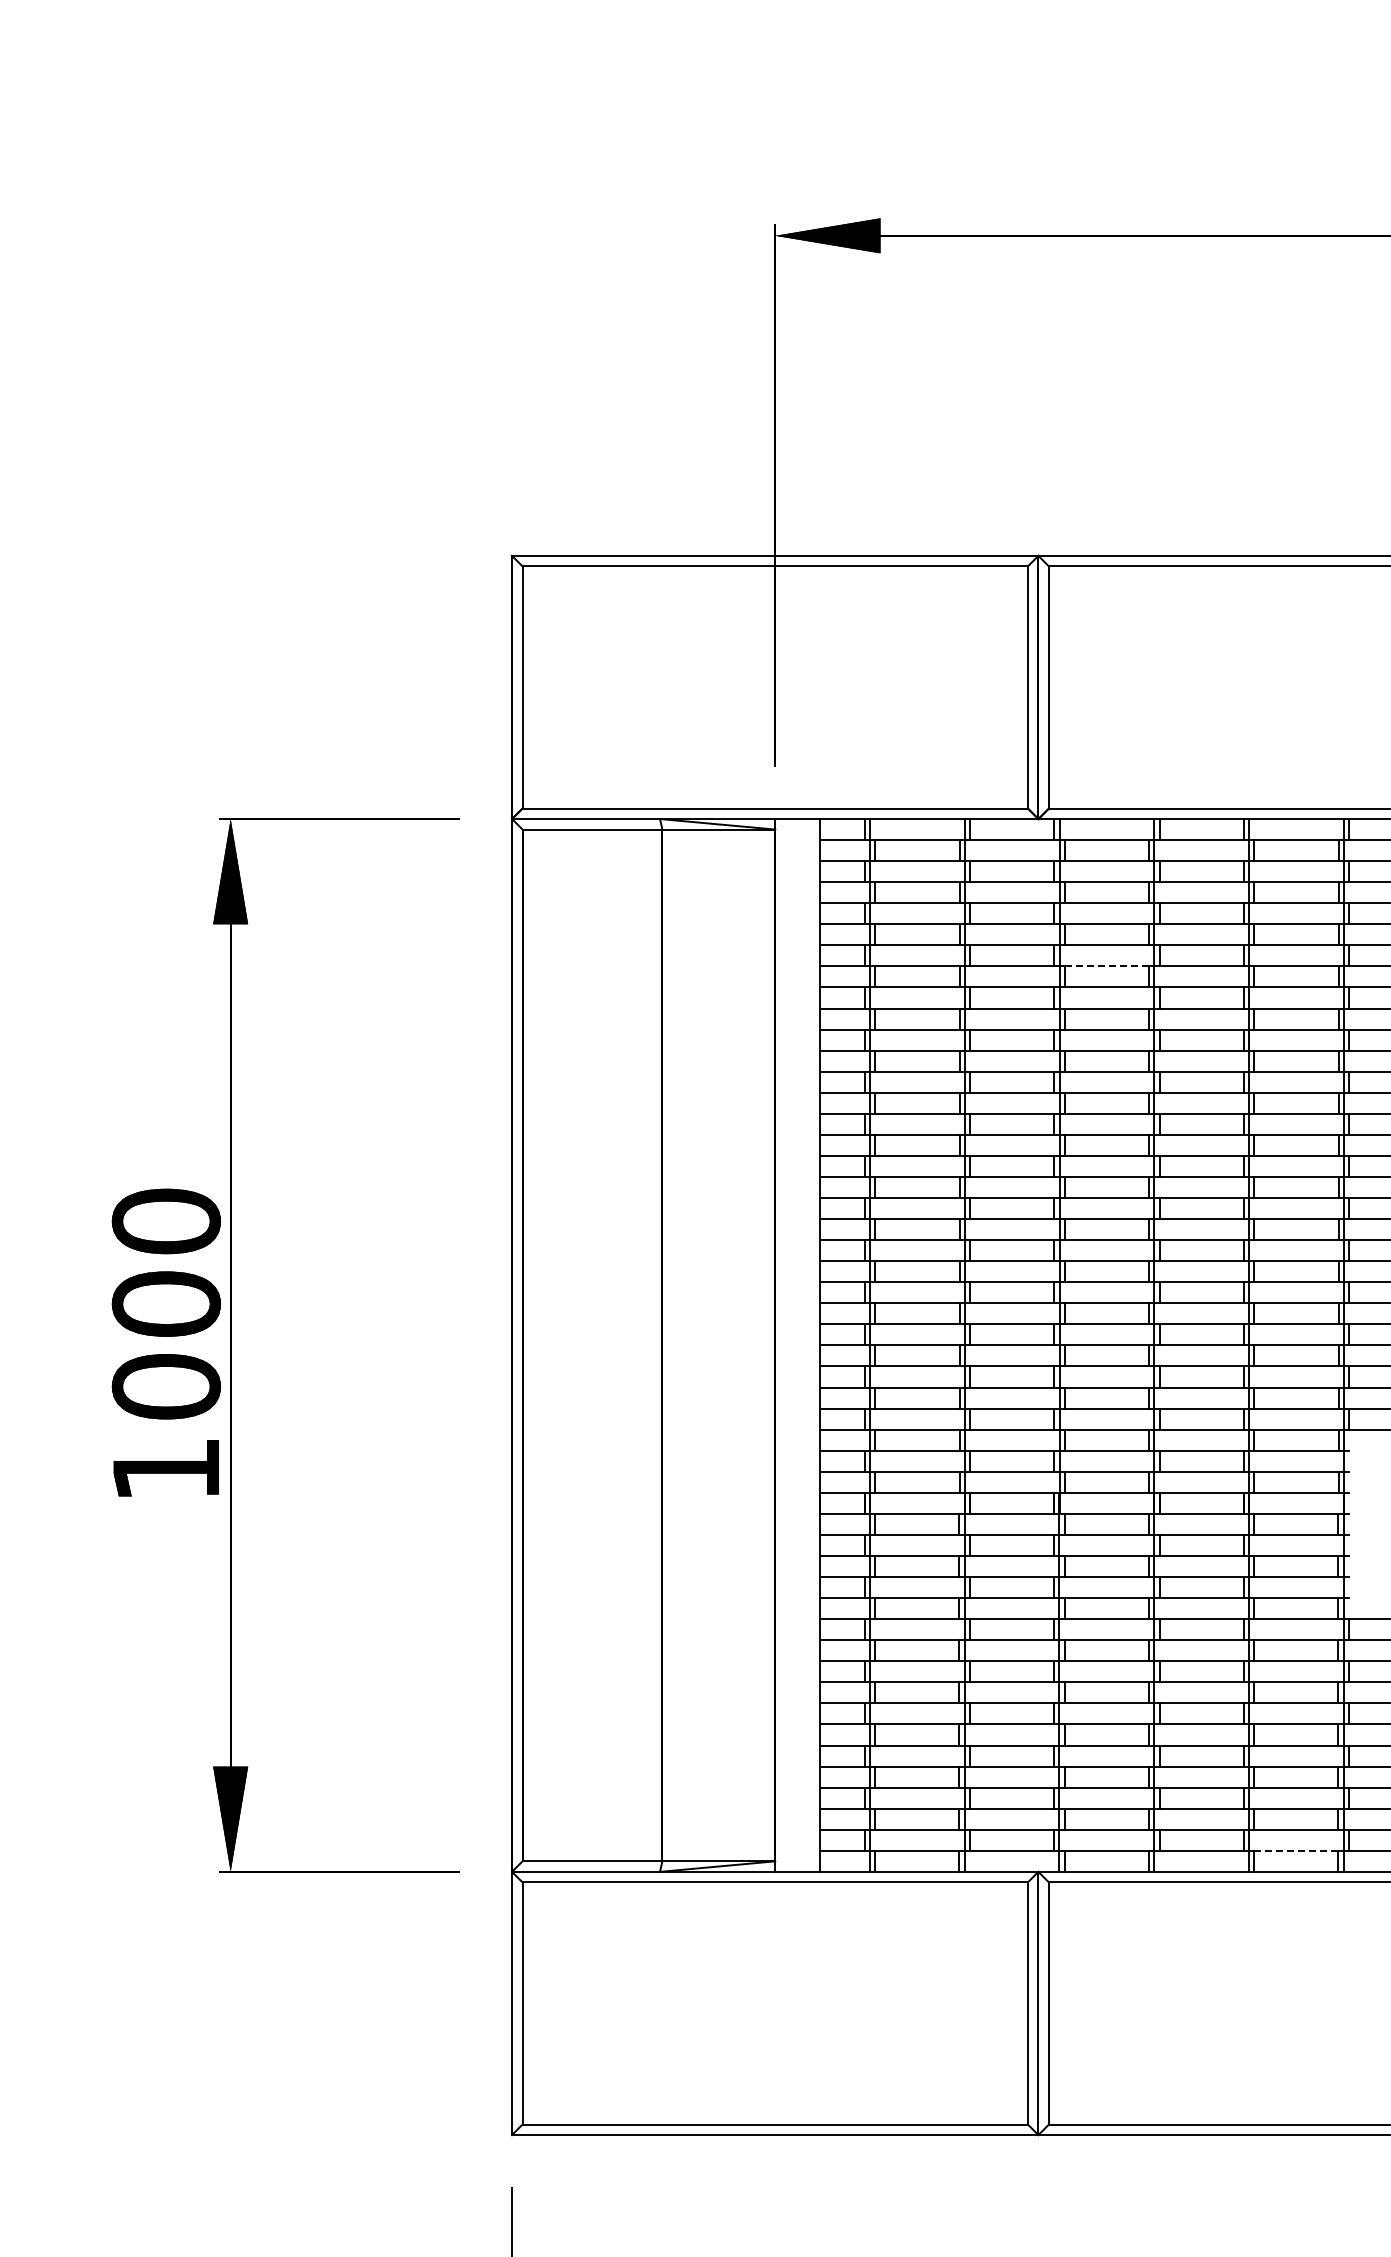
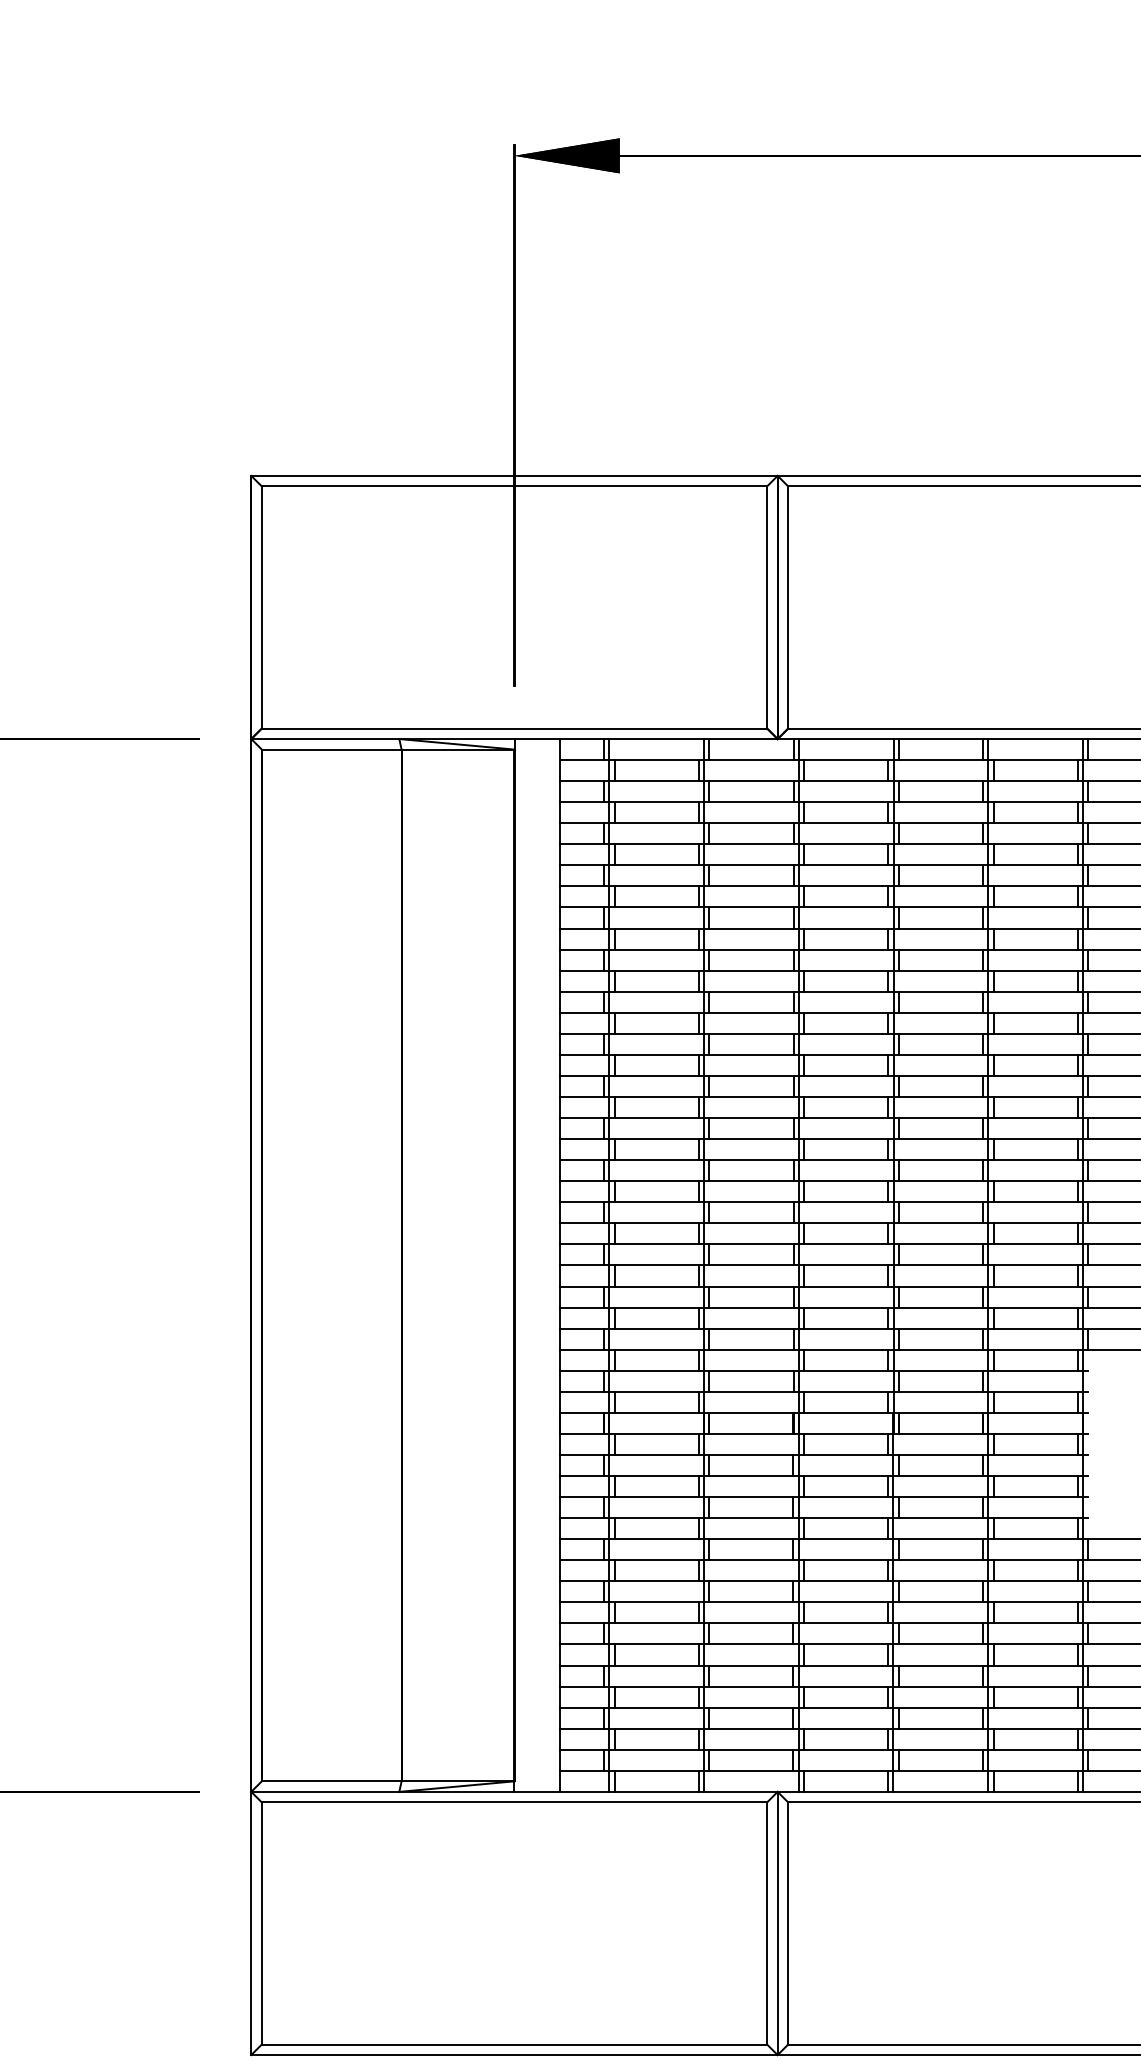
line: (1107, 966) -> (846, 886), dashed -> solid
line: (1296, 1850) -> (1035, 1770), dashed -> solid

